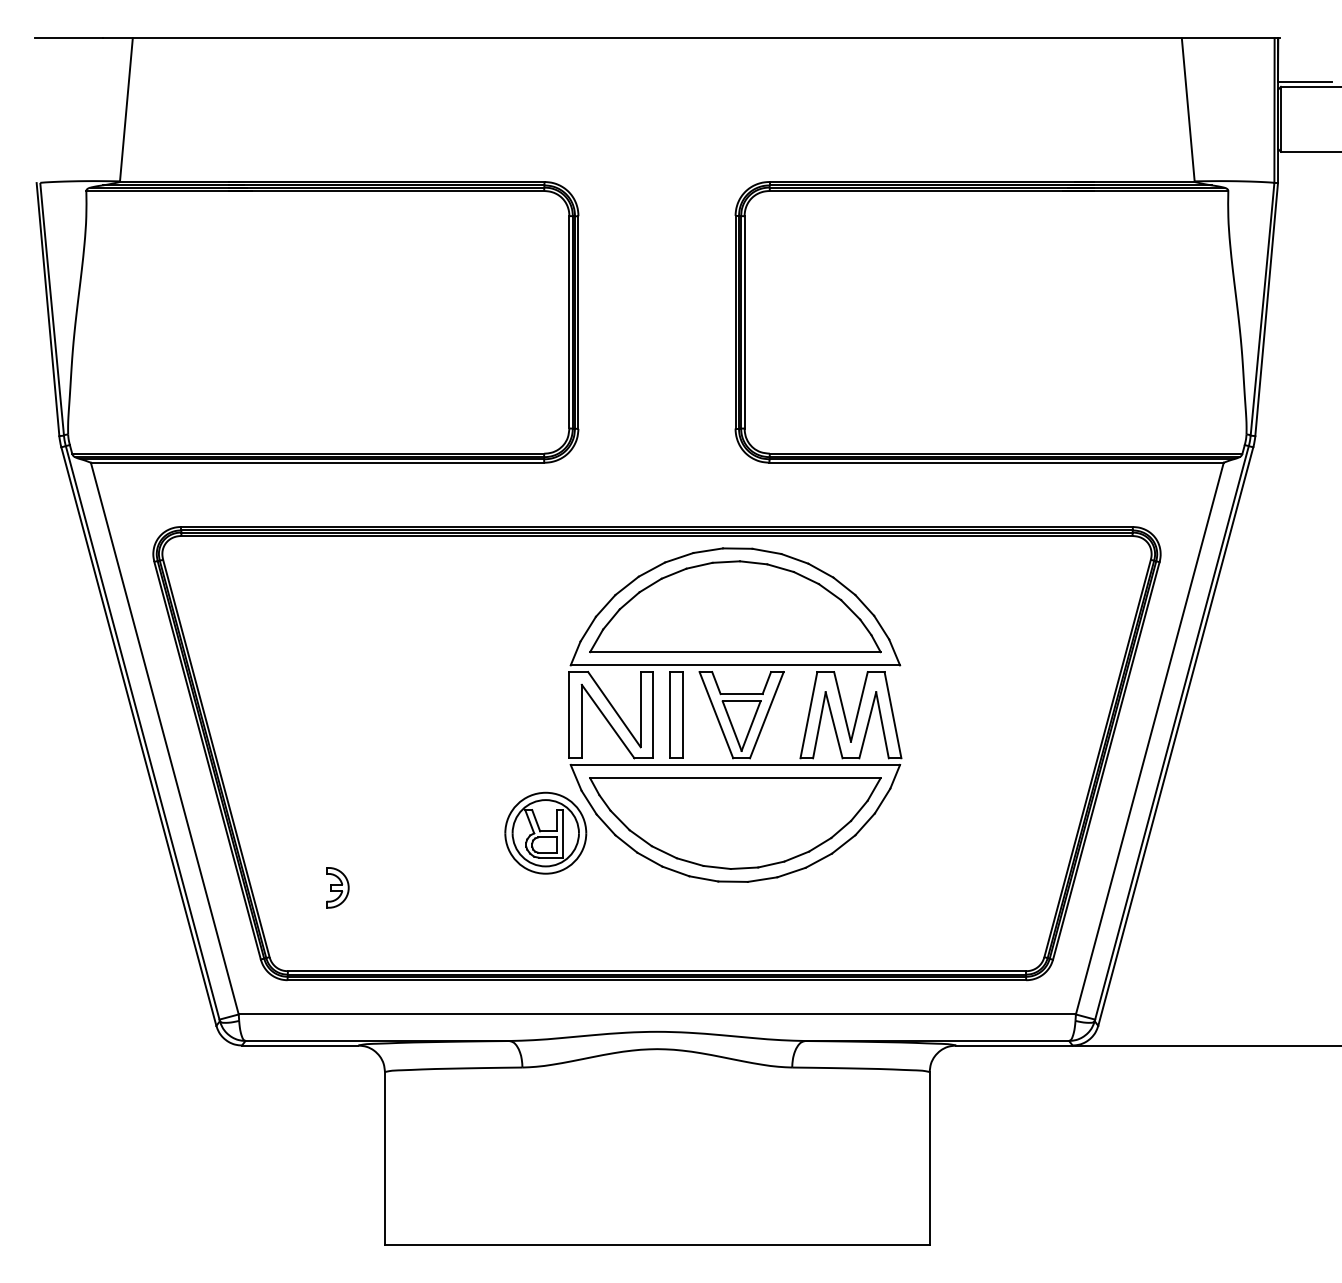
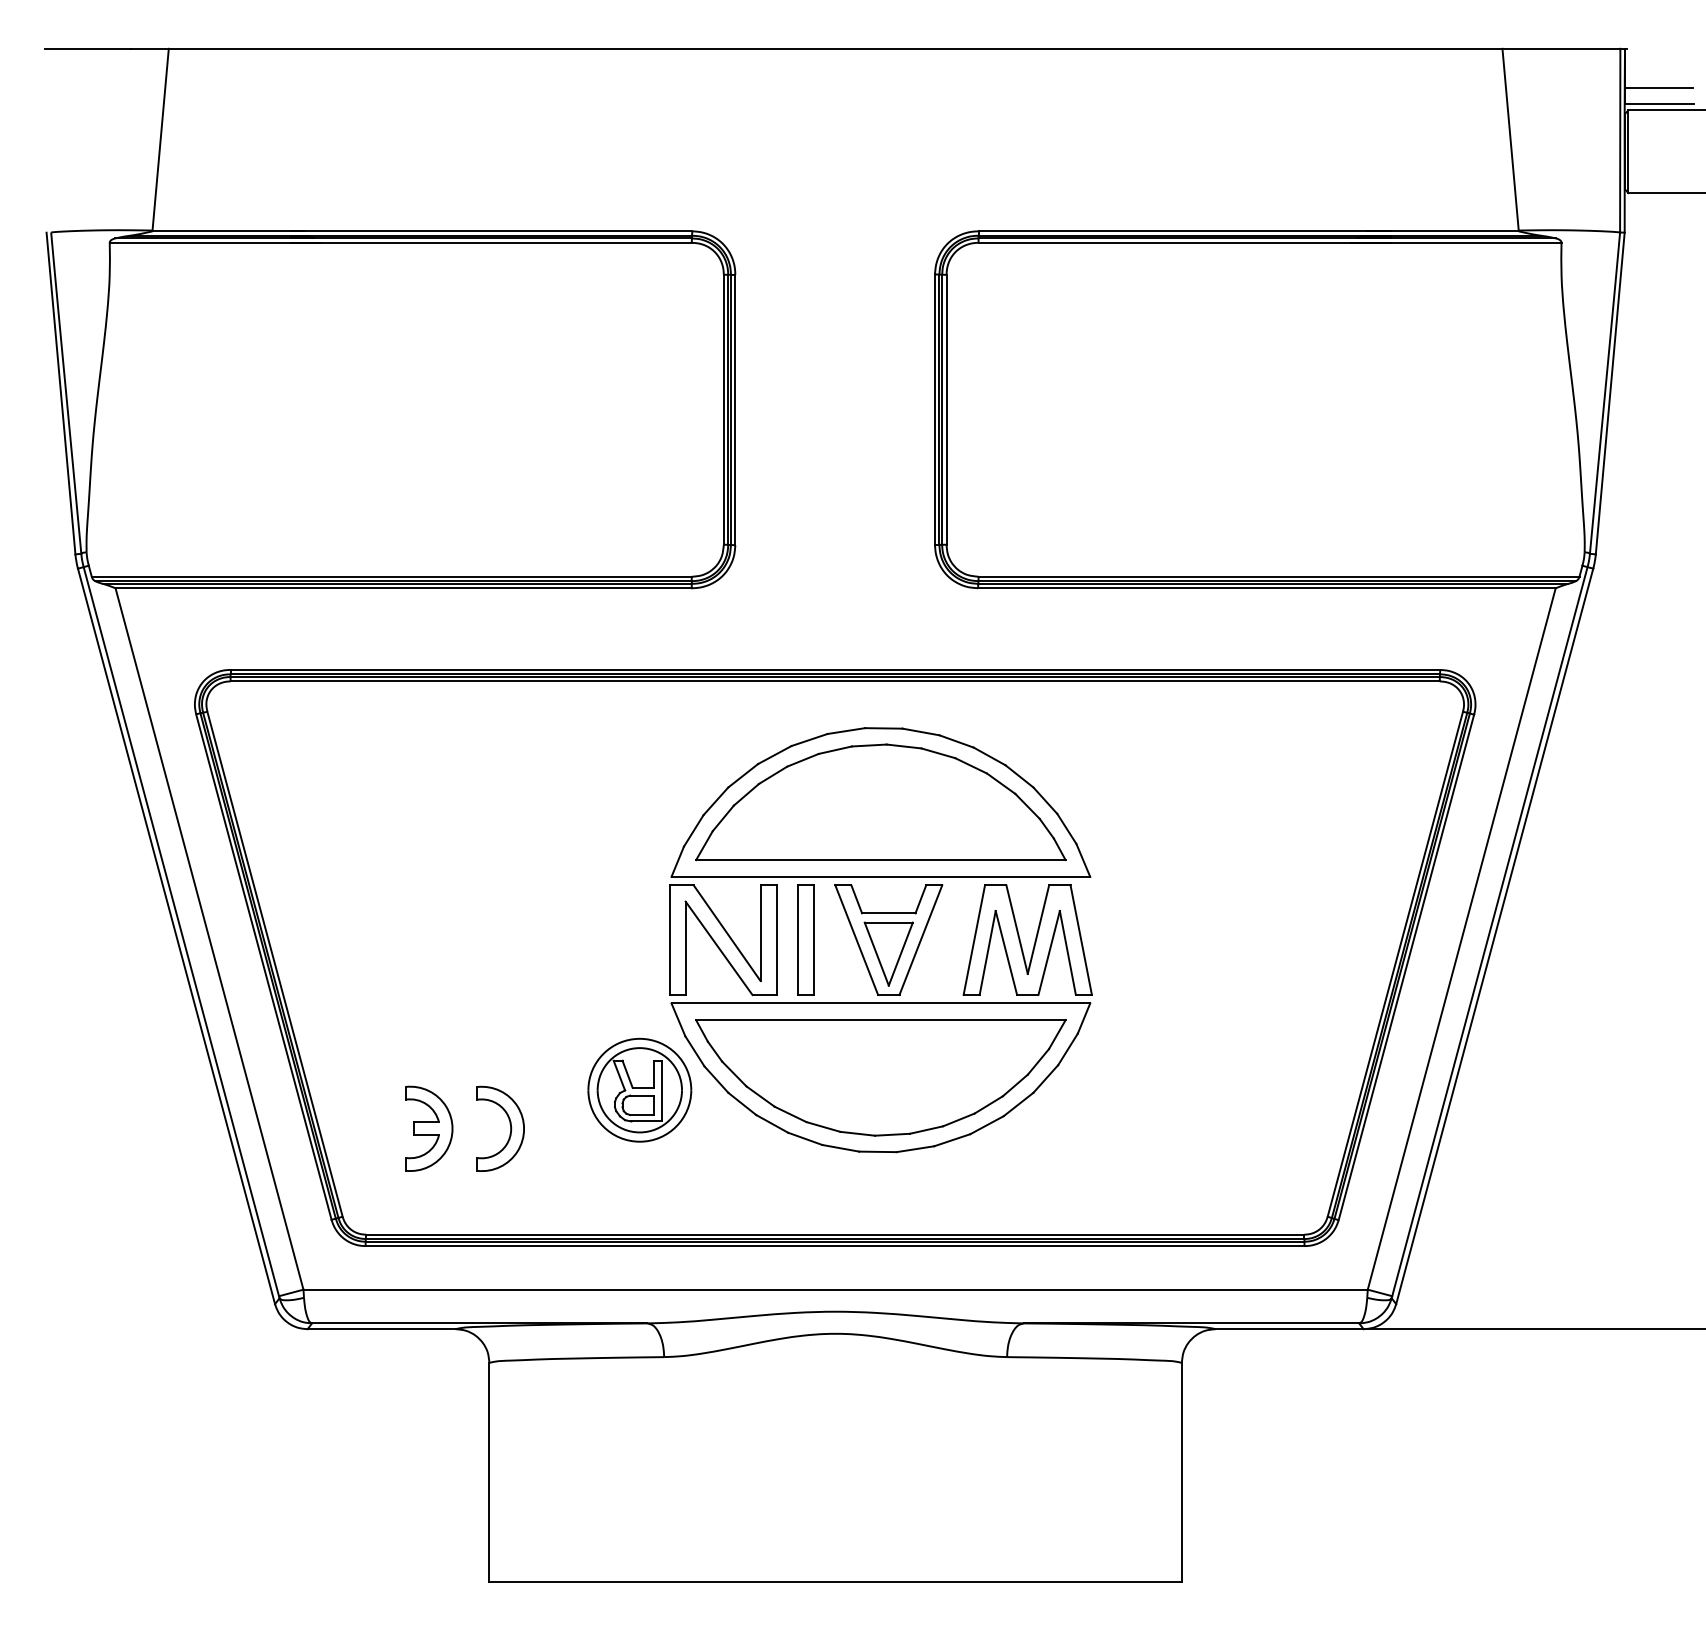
line: (1304, 68) -> (1658, 87), added
part: (713, 710) -> (853, 934), moved
part: (400, 884) -> (509, 1124), added
part: (337, 887) -> (429, 1128), size x1.67

